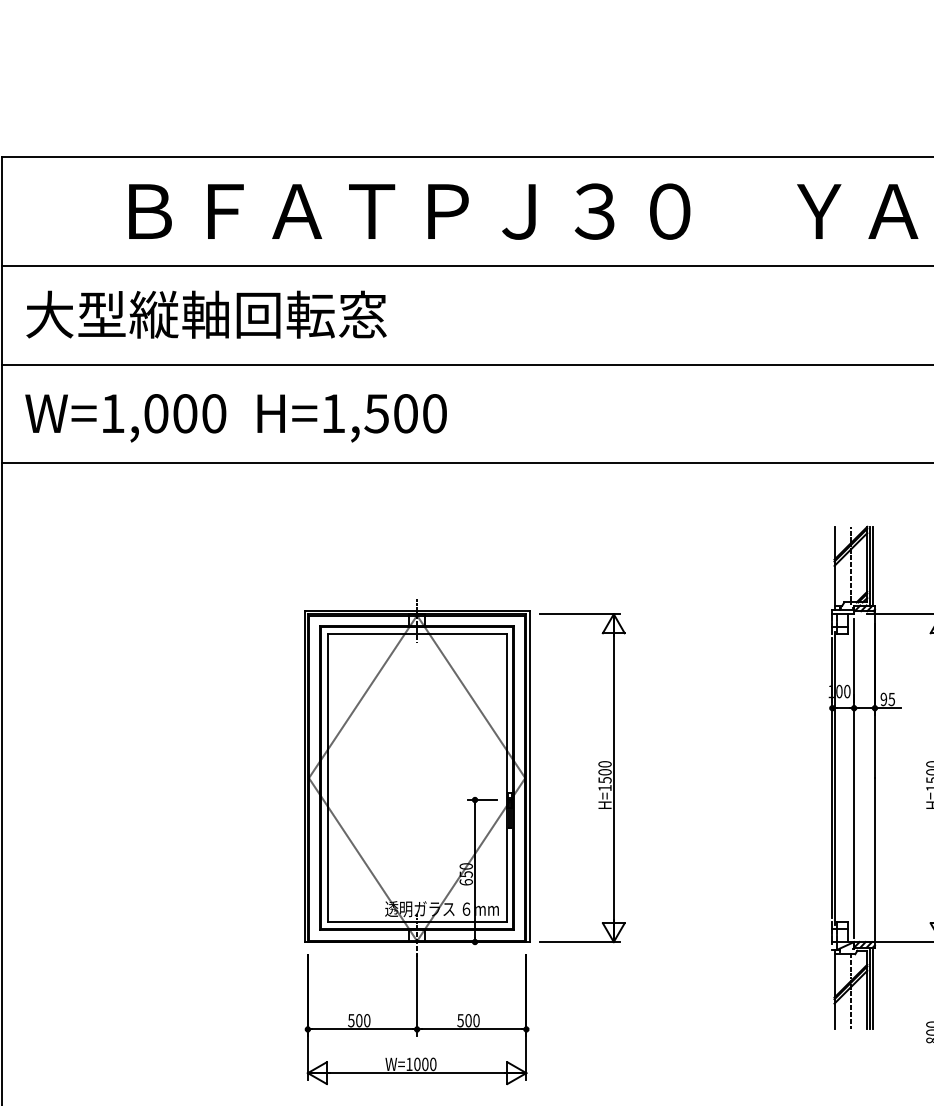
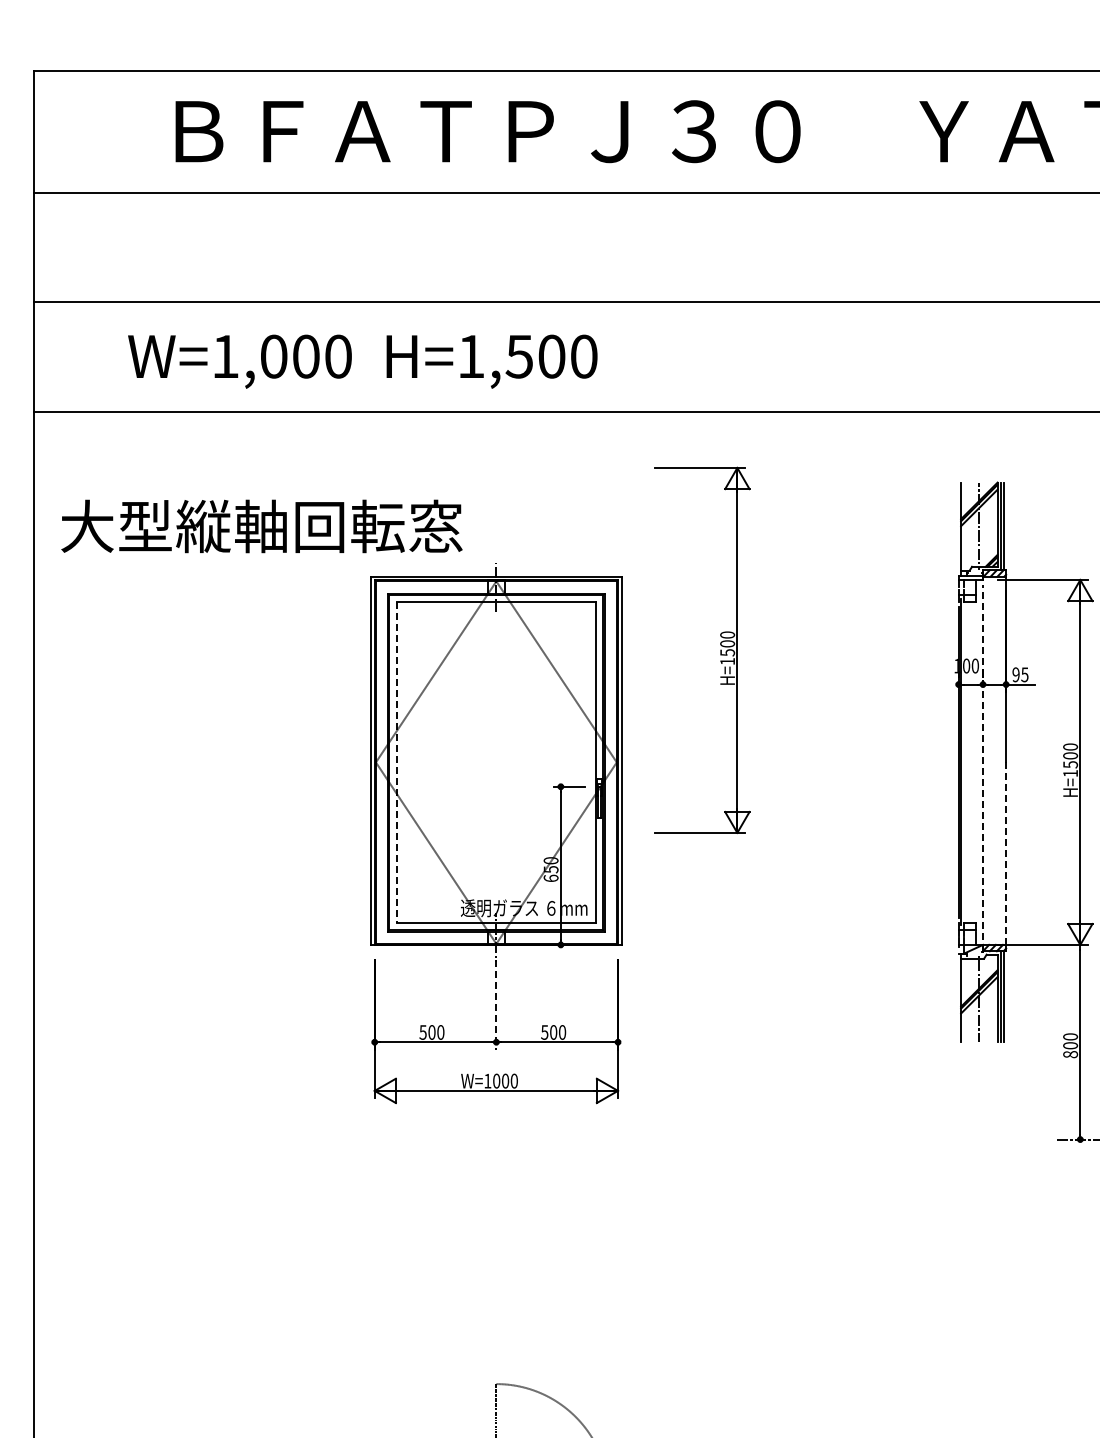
text: (206, 314) -> (261, 526), moved
text: (235, 418) -> (362, 361), moved
part: (598, 777) -> (720, 649), moved
line: (327, 778) -> (396, 762), solid -> dashed
line: (854, 778) -> (983, 762), solid -> dashed
line: (875, 859) -> (1006, 853), solid -> dashed
line: (417, 996) -> (496, 1005), solid -> dashed

